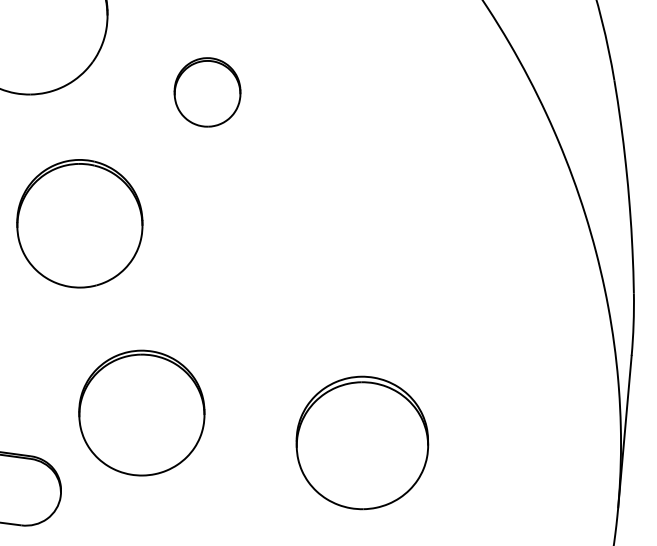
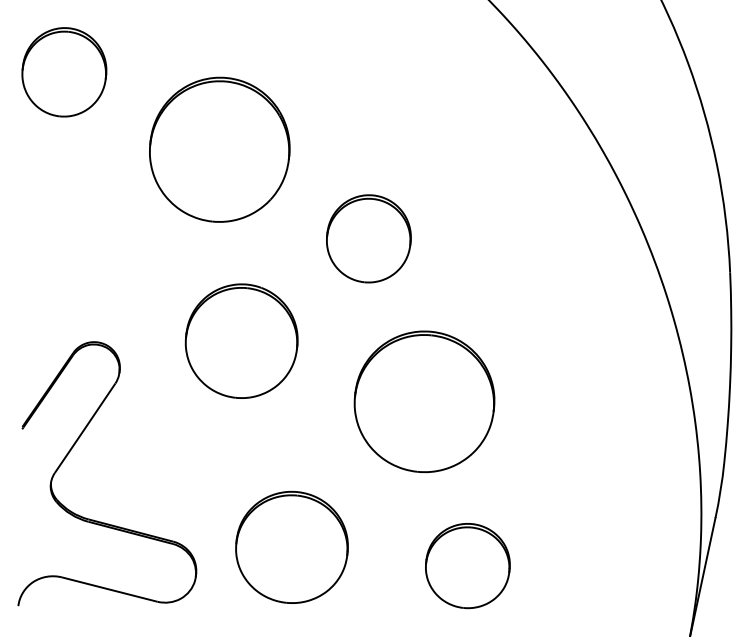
part: (207, 92) -> (368, 238), size x1.43
part: (291, 265) -> (424, 401), added
part: (141, 412) -> (291, 546), moved
part: (362, 443) -> (467, 566), size x0.71

